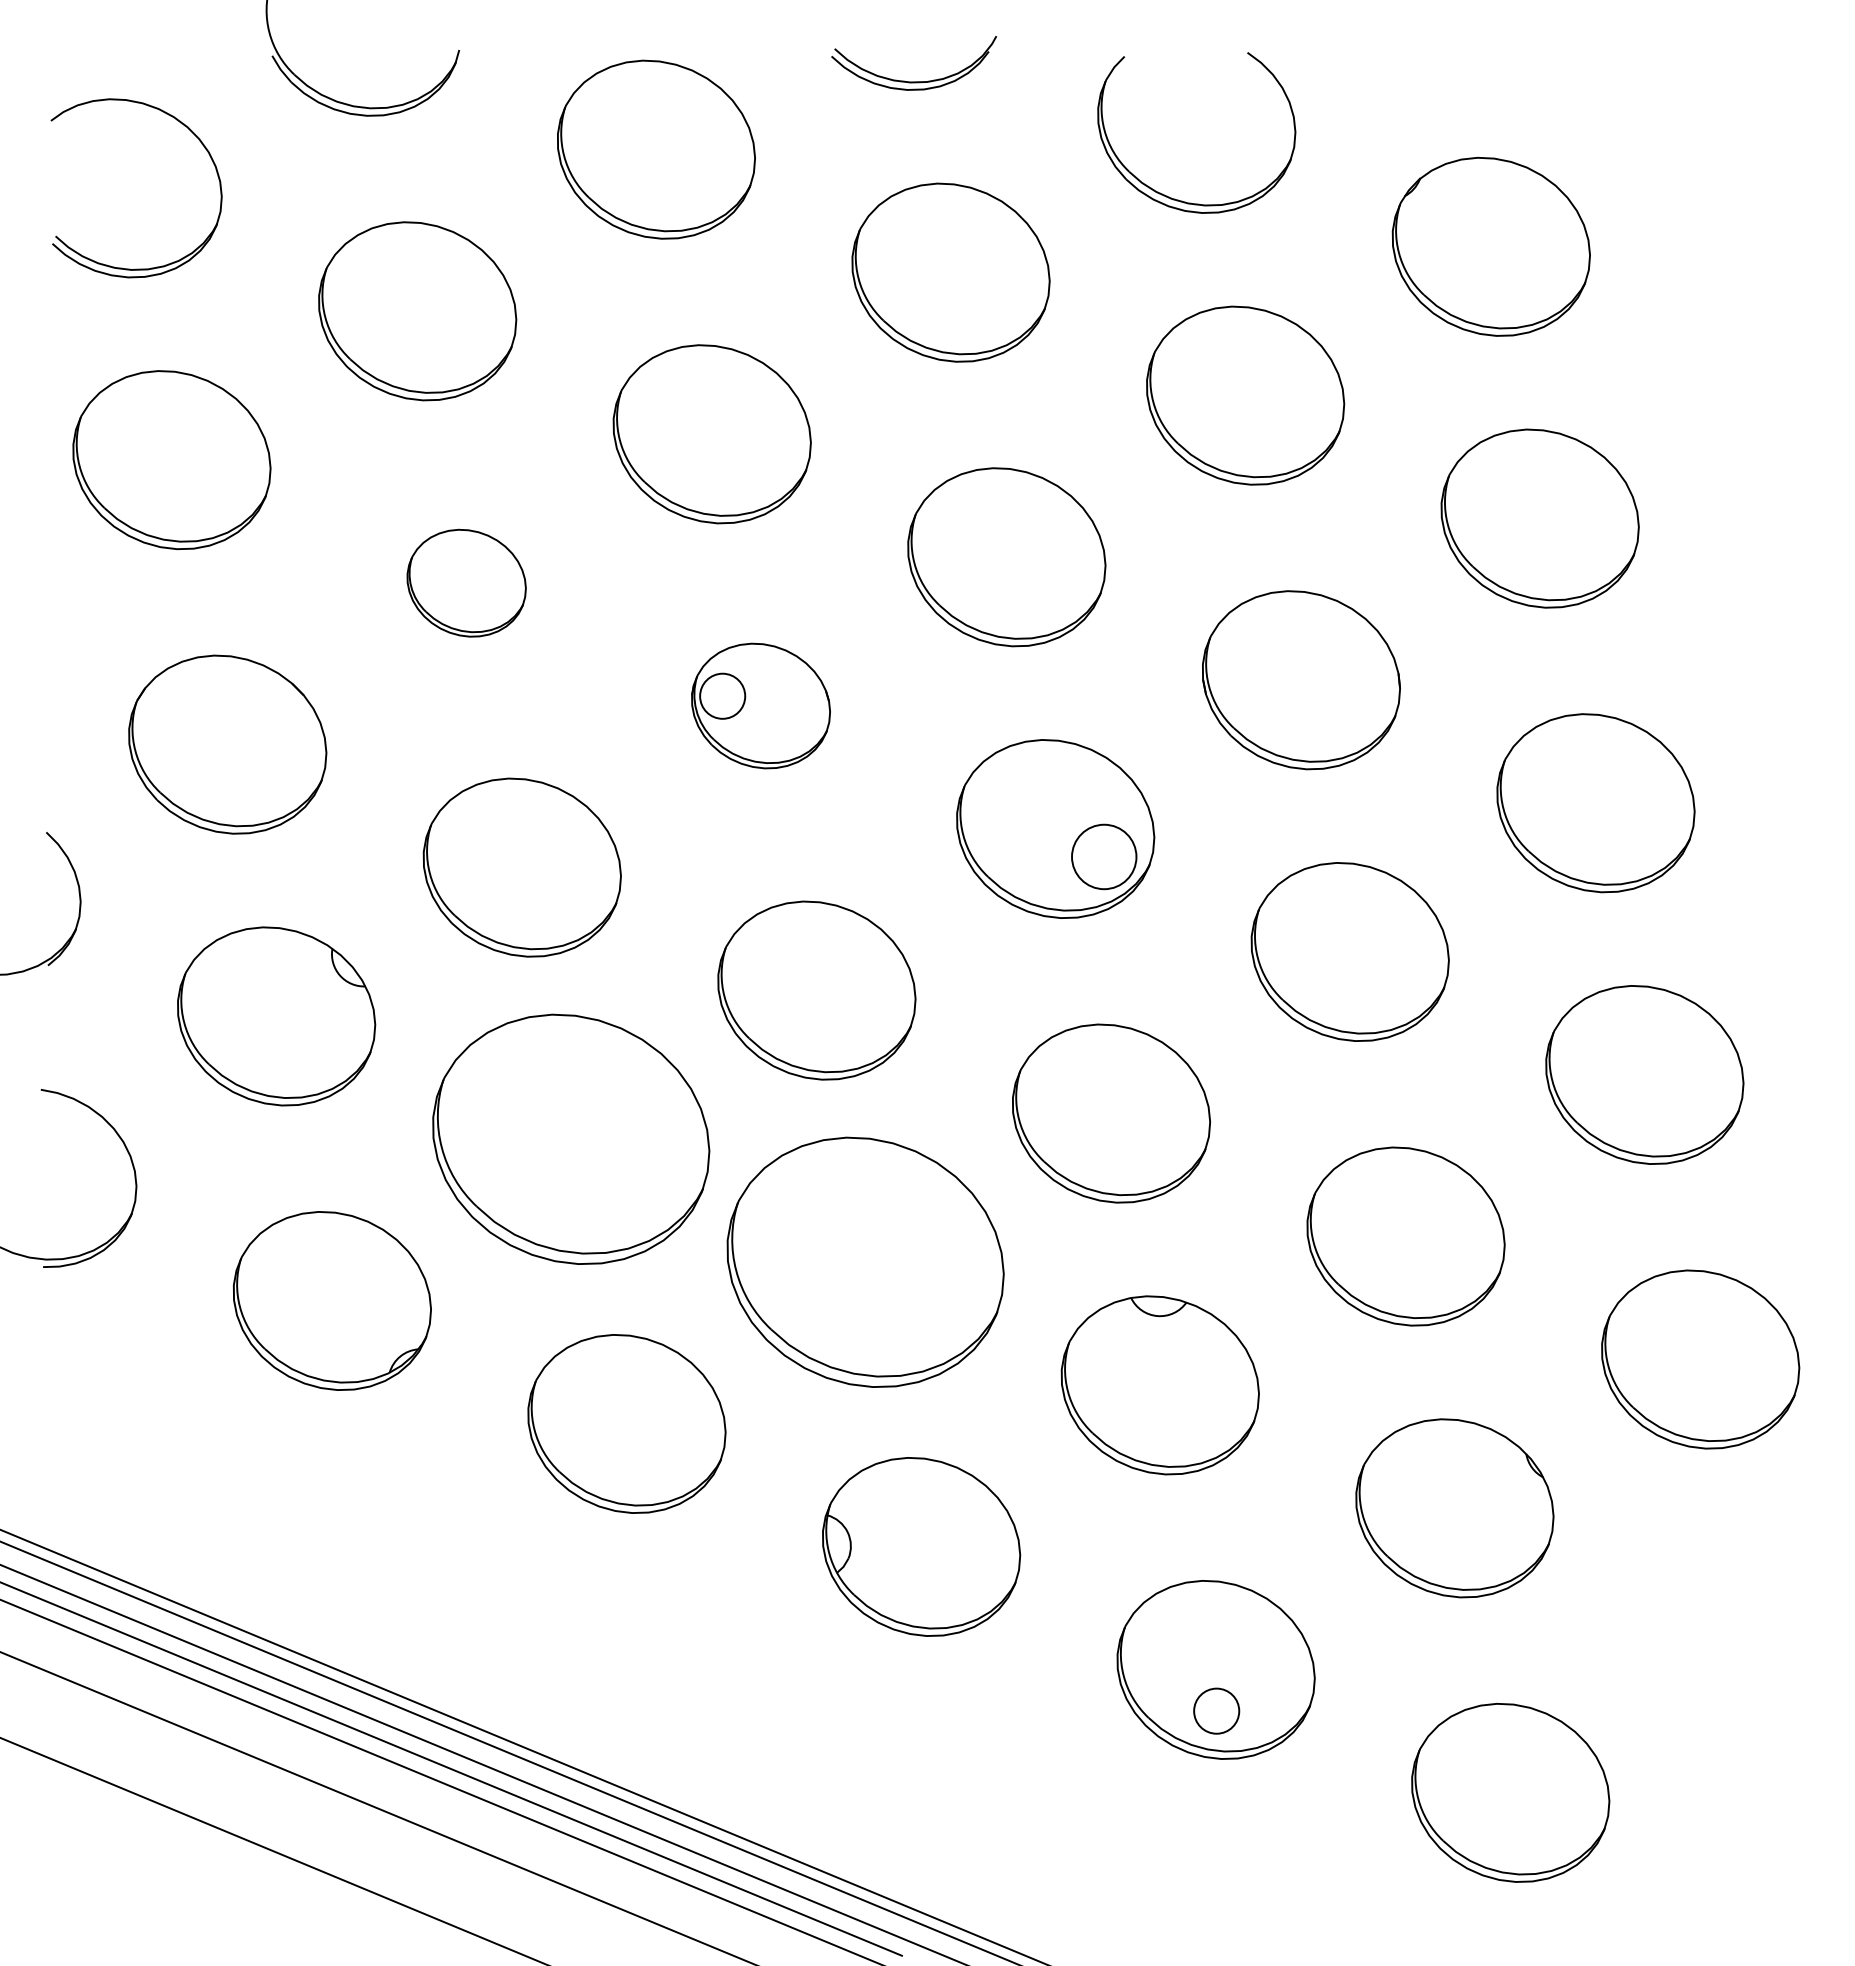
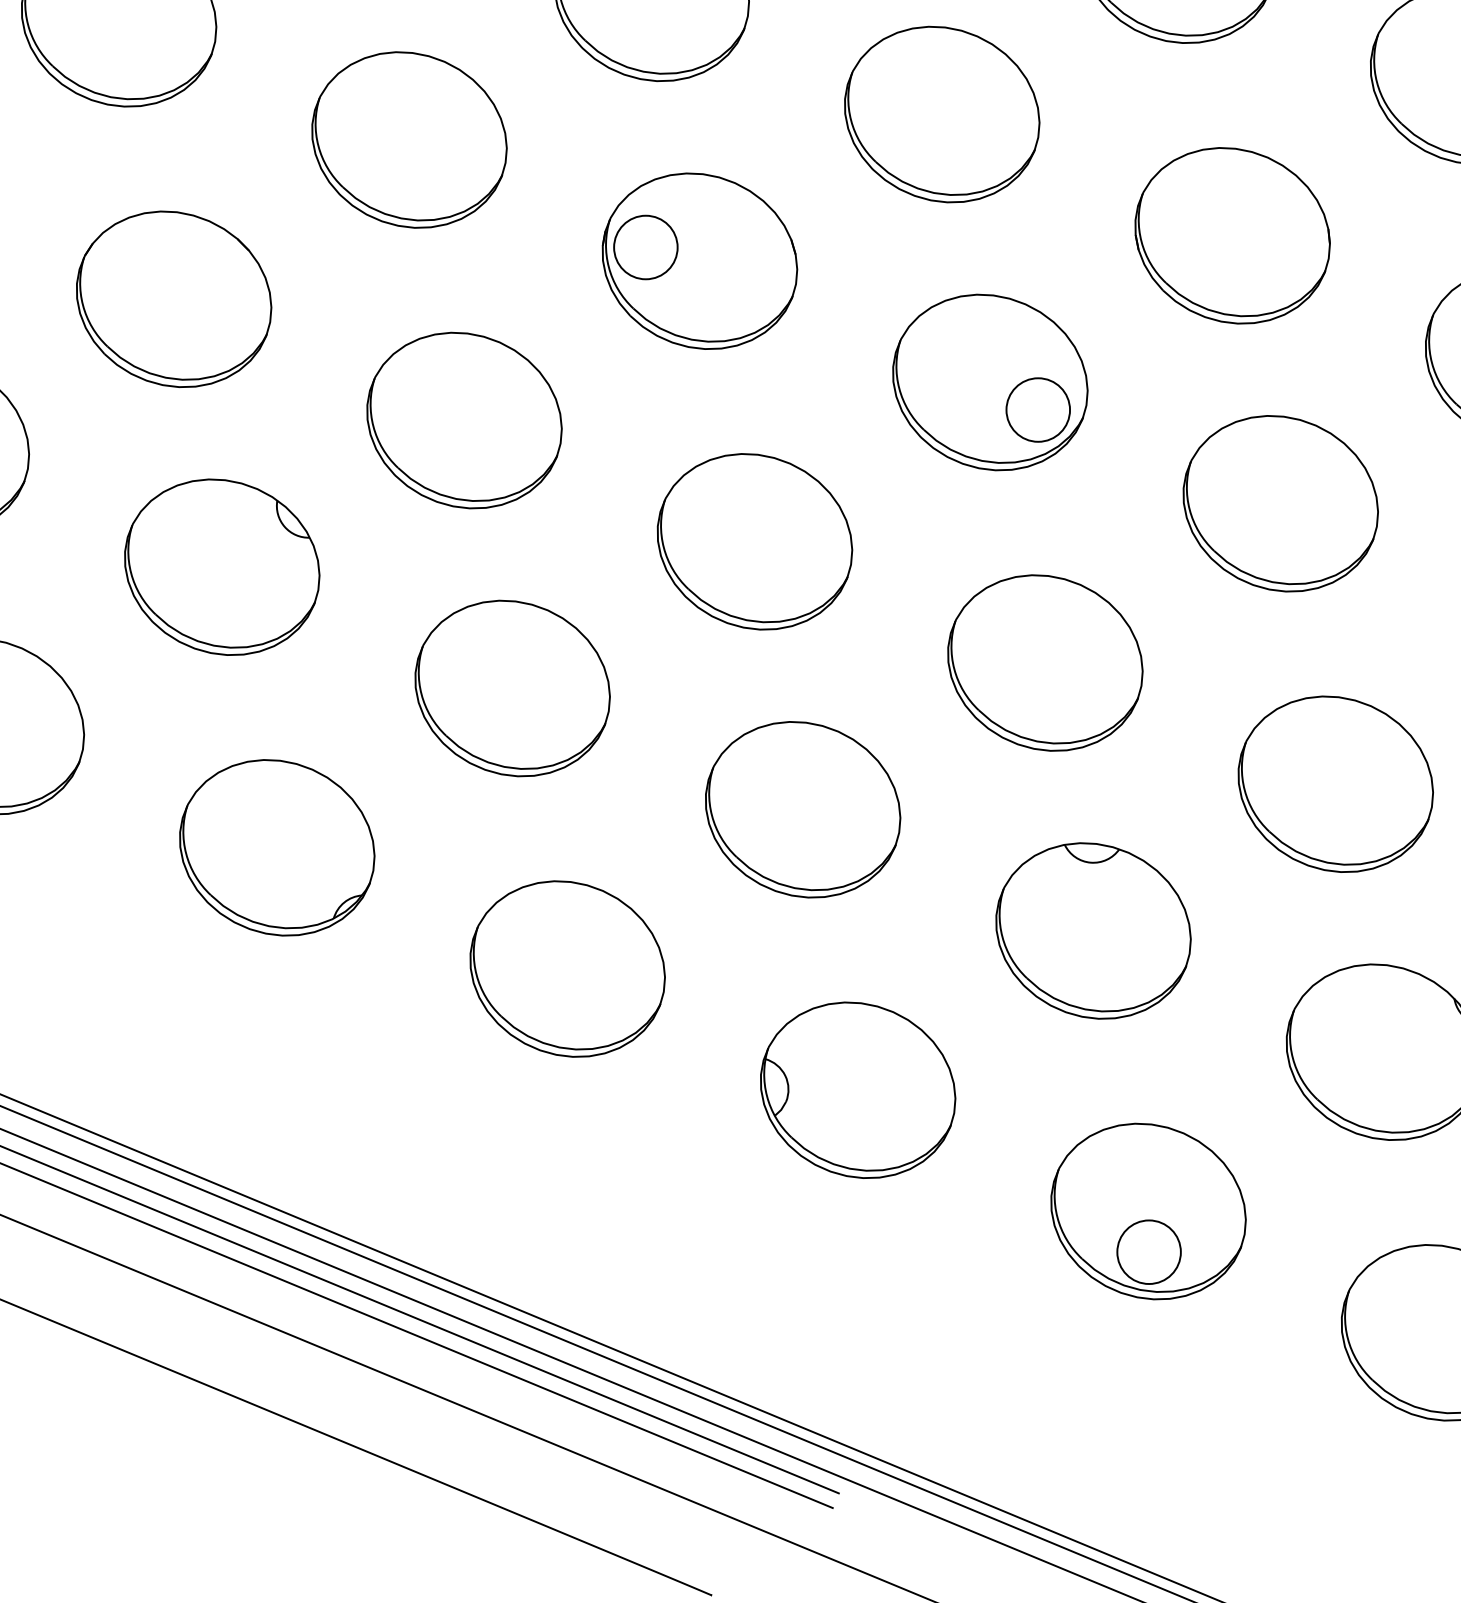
part: (466, 583) -> (409, 140), size x1.67
part: (760, 705) -> (699, 260), size x1.43
part: (570, 1139) -> (512, 688), size x0.71
part: (865, 1262) -> (802, 809), size x0.71
circle: (1216, 1710) -> (1148, 1251), size x1.43

